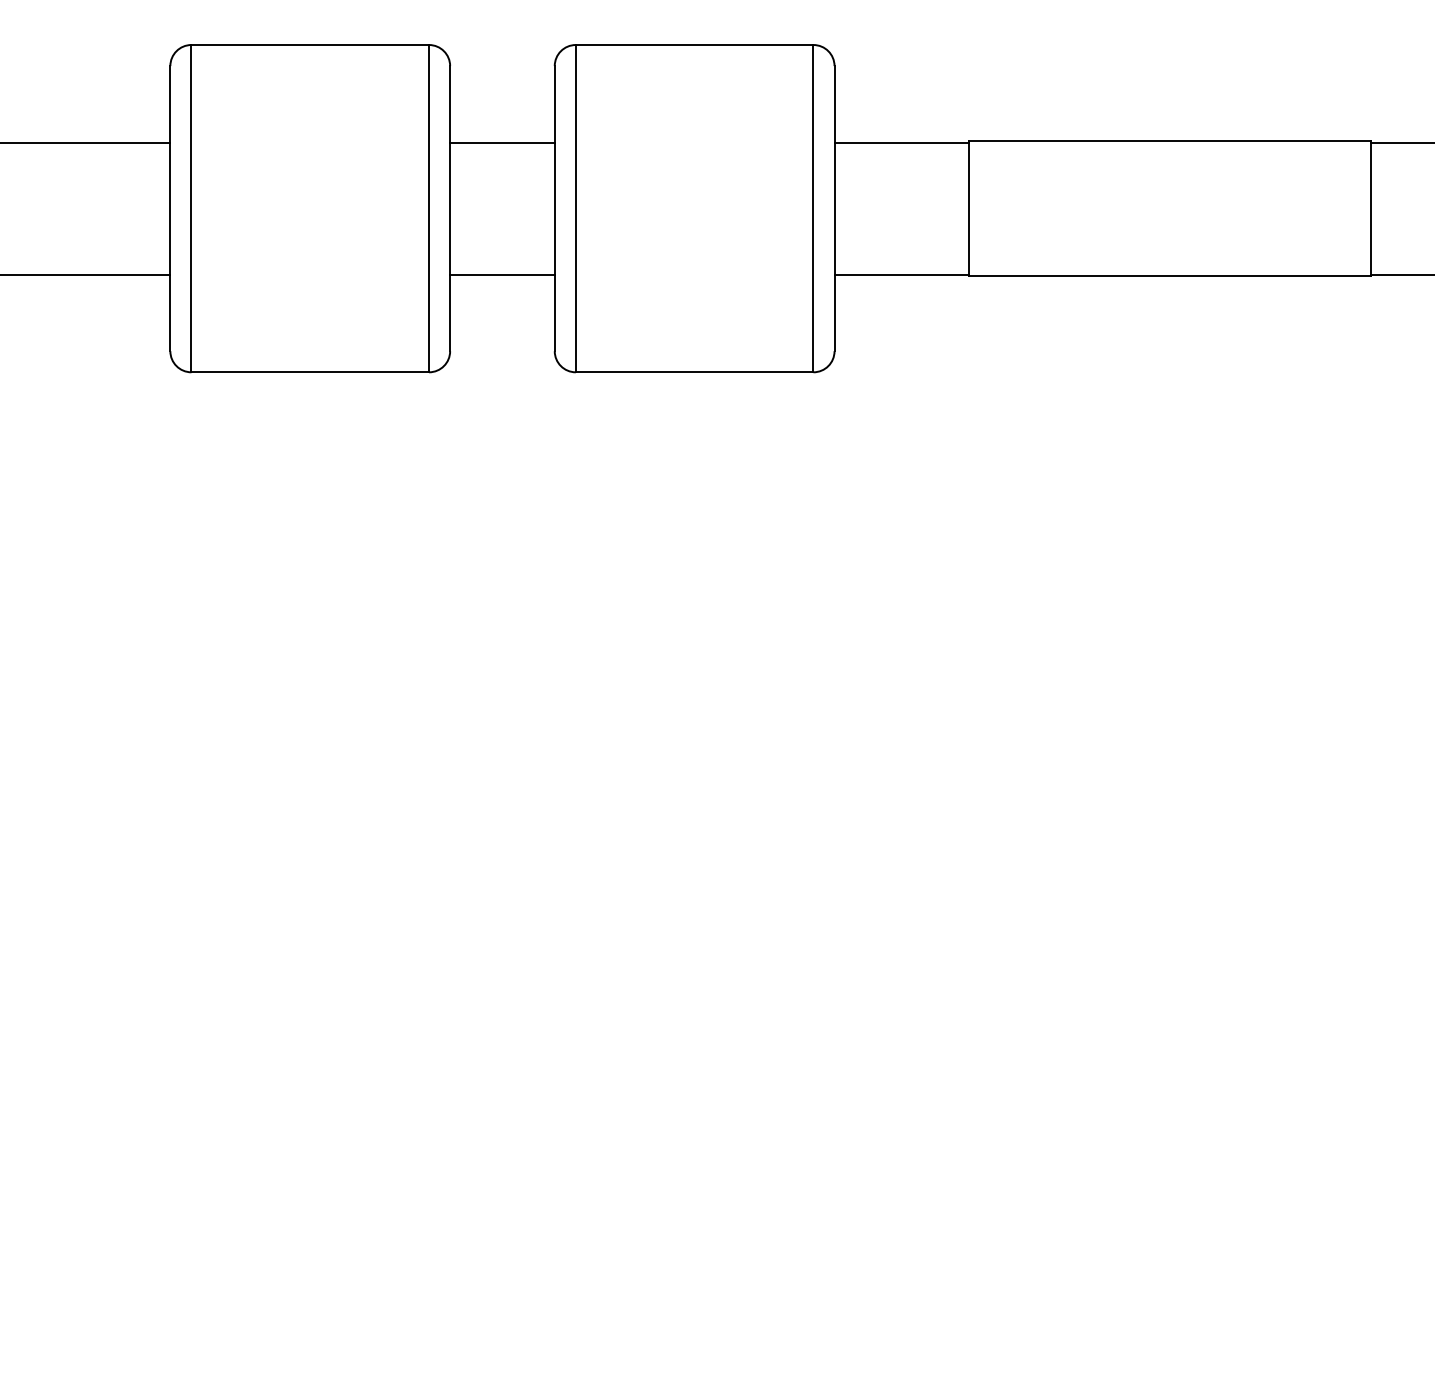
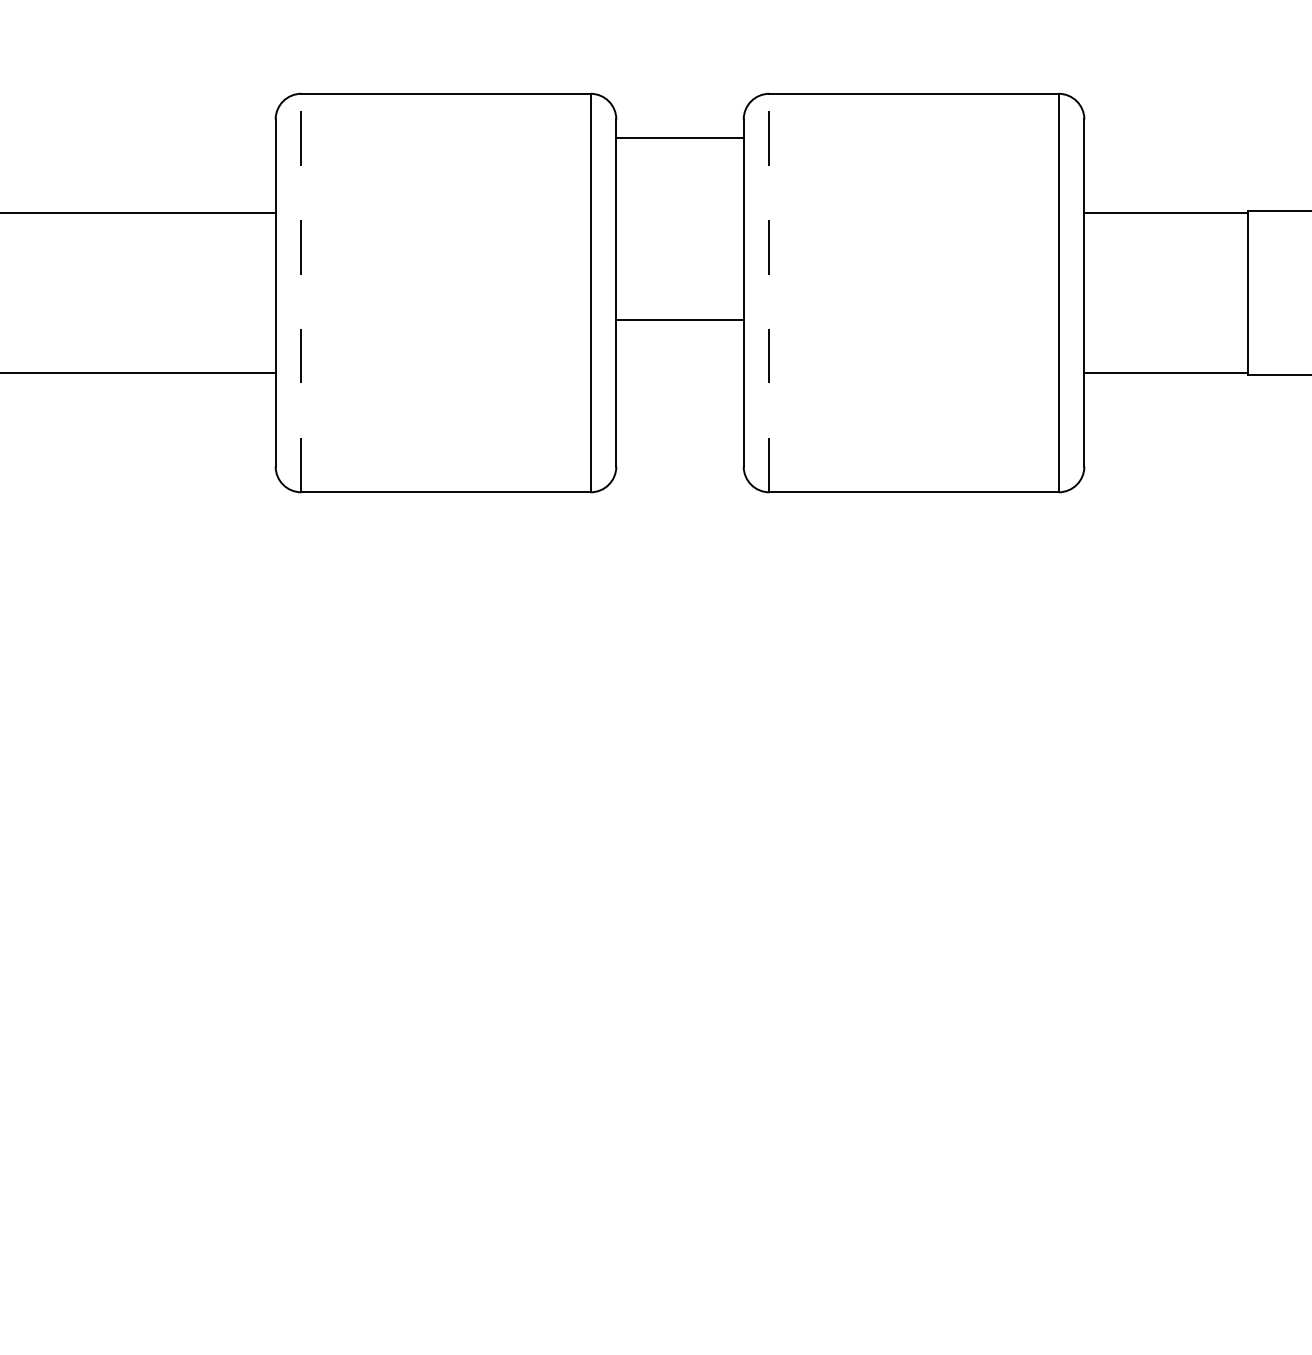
line: (502, 142) -> (680, 138), moved
line: (191, 208) -> (301, 292), solid -> dashed
line: (575, 208) -> (768, 292), solid -> dashed
line: (502, 274) -> (680, 319), moved

